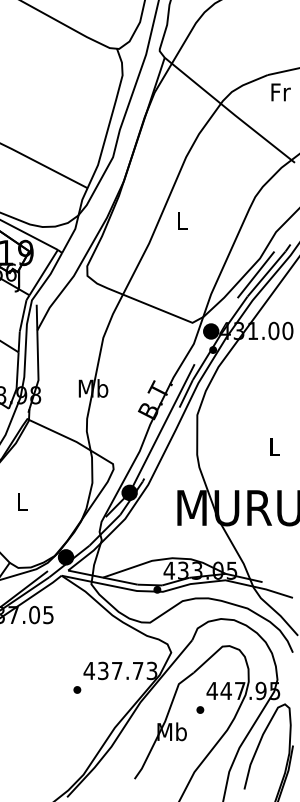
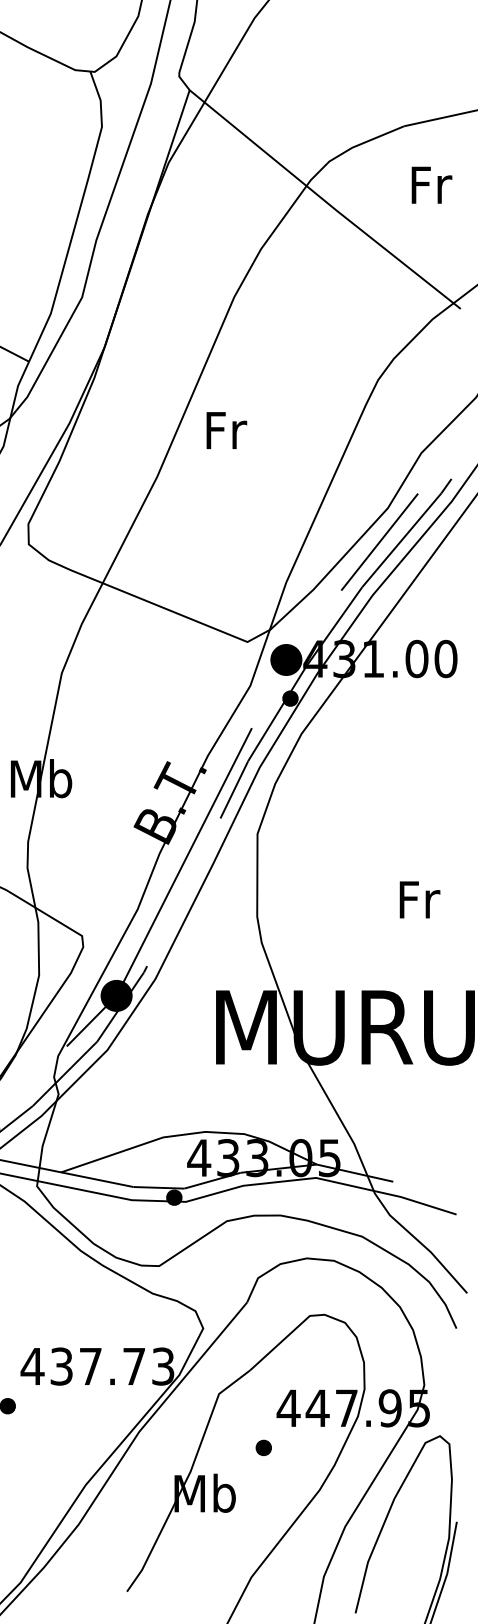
text: (280, 92) -> (430, 185), moved
text: (182, 221) -> (226, 431), L -> Fr
text: (275, 446) -> (420, 899), L -> Fr

